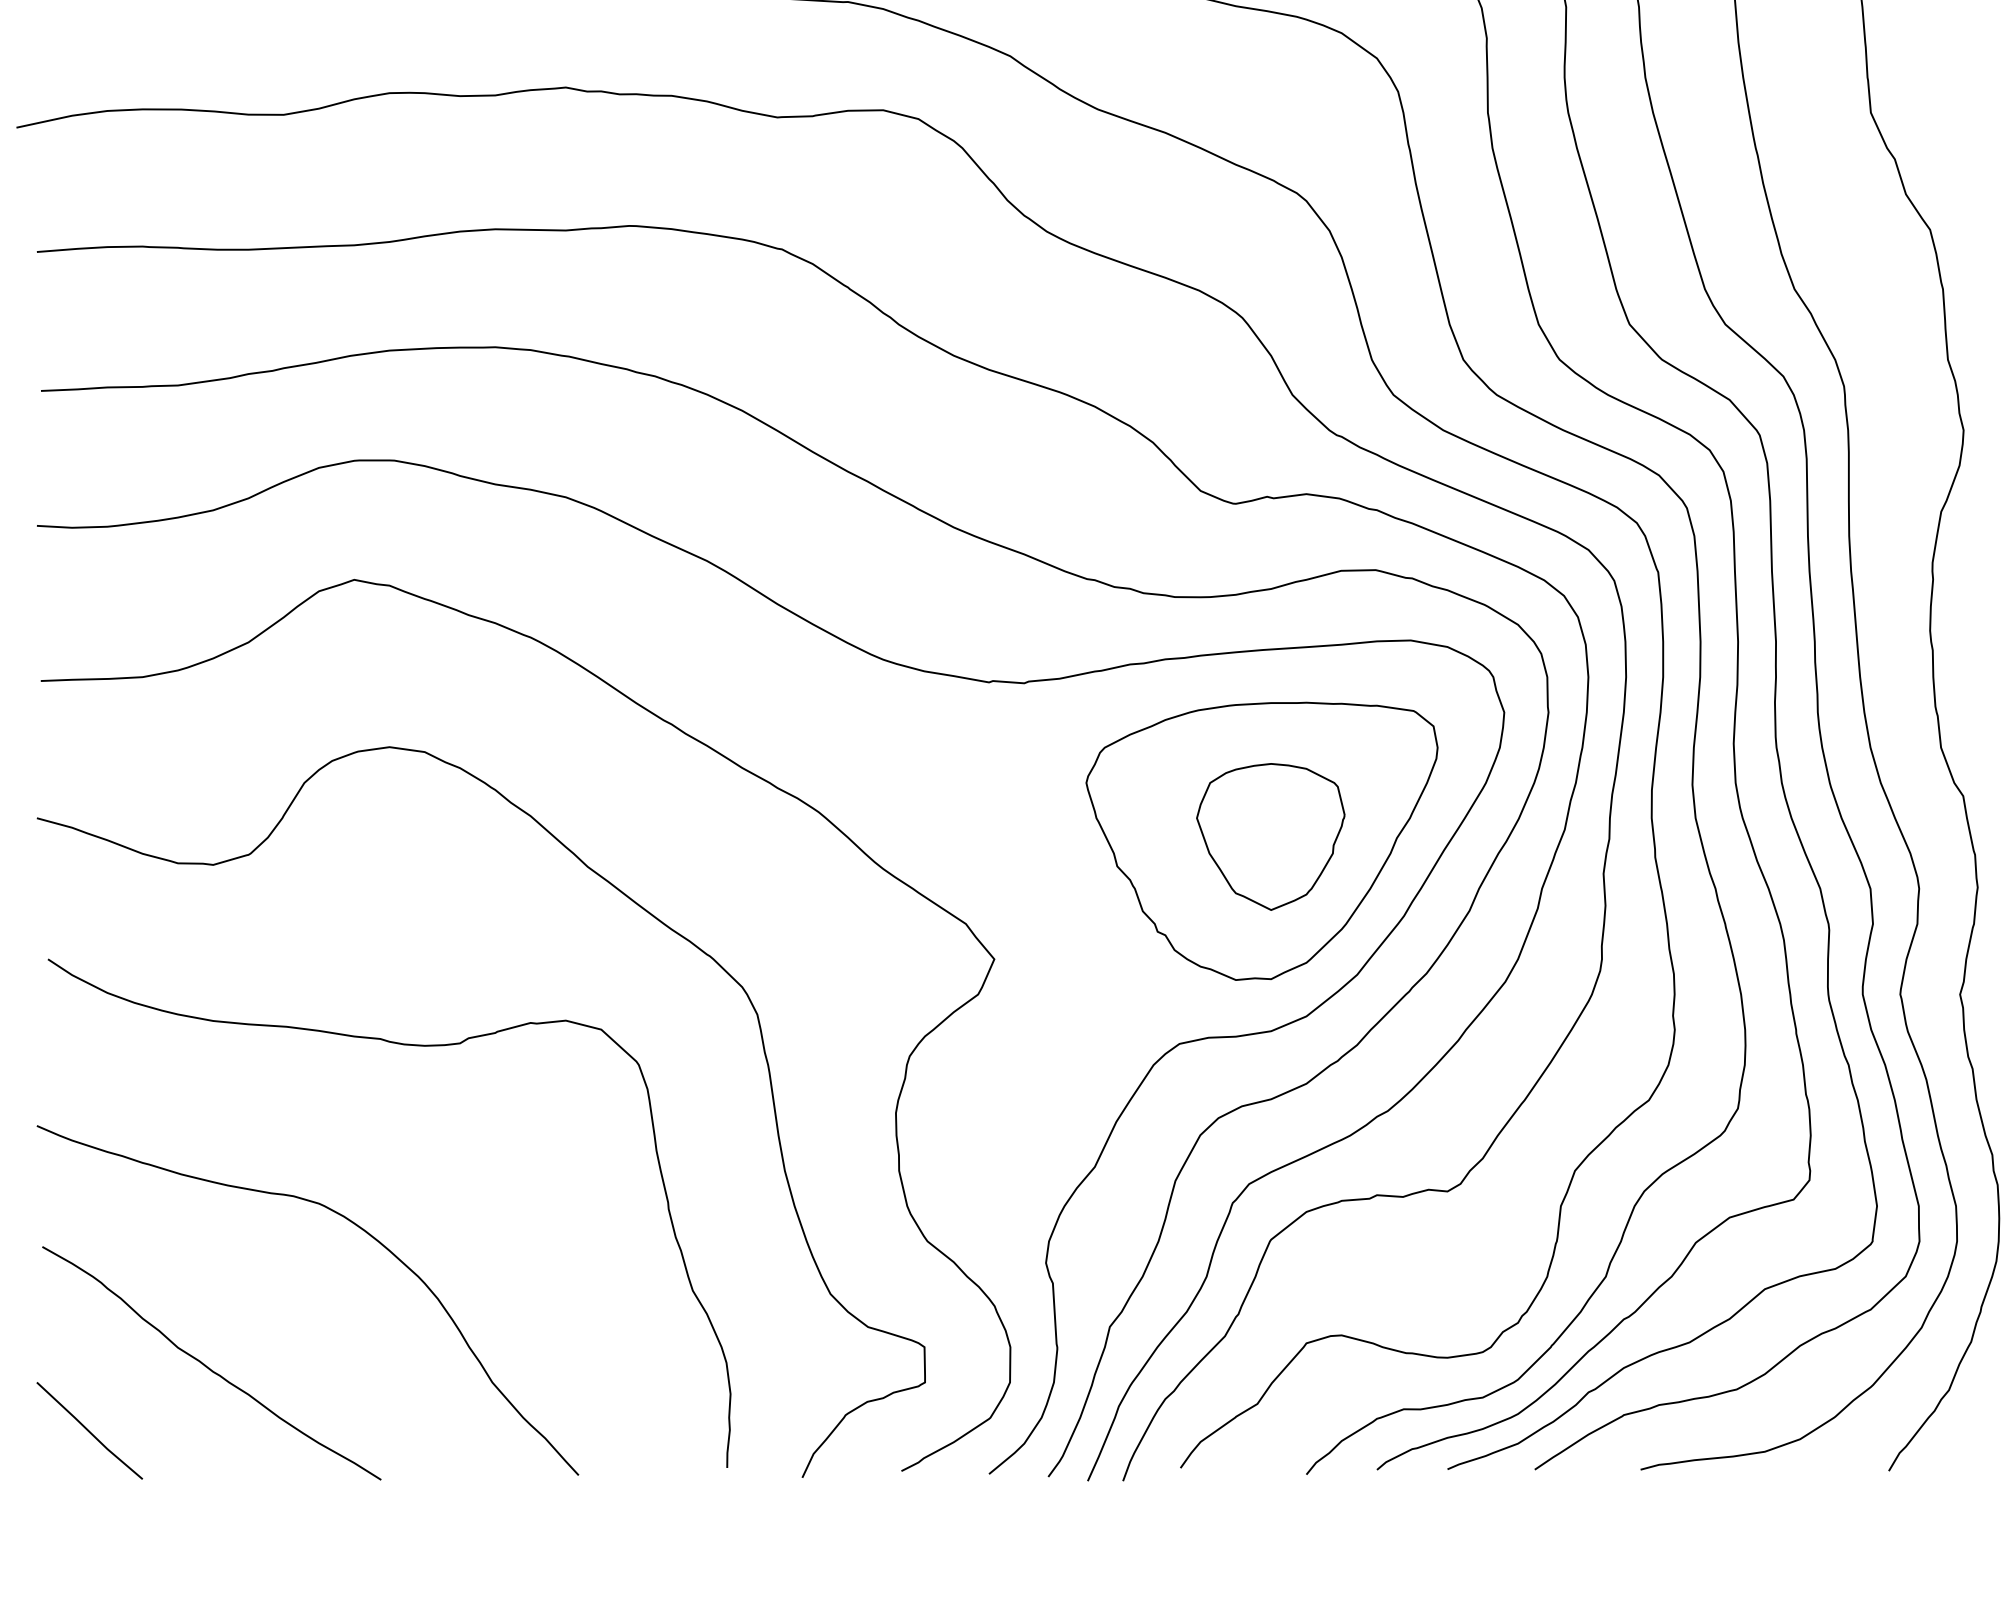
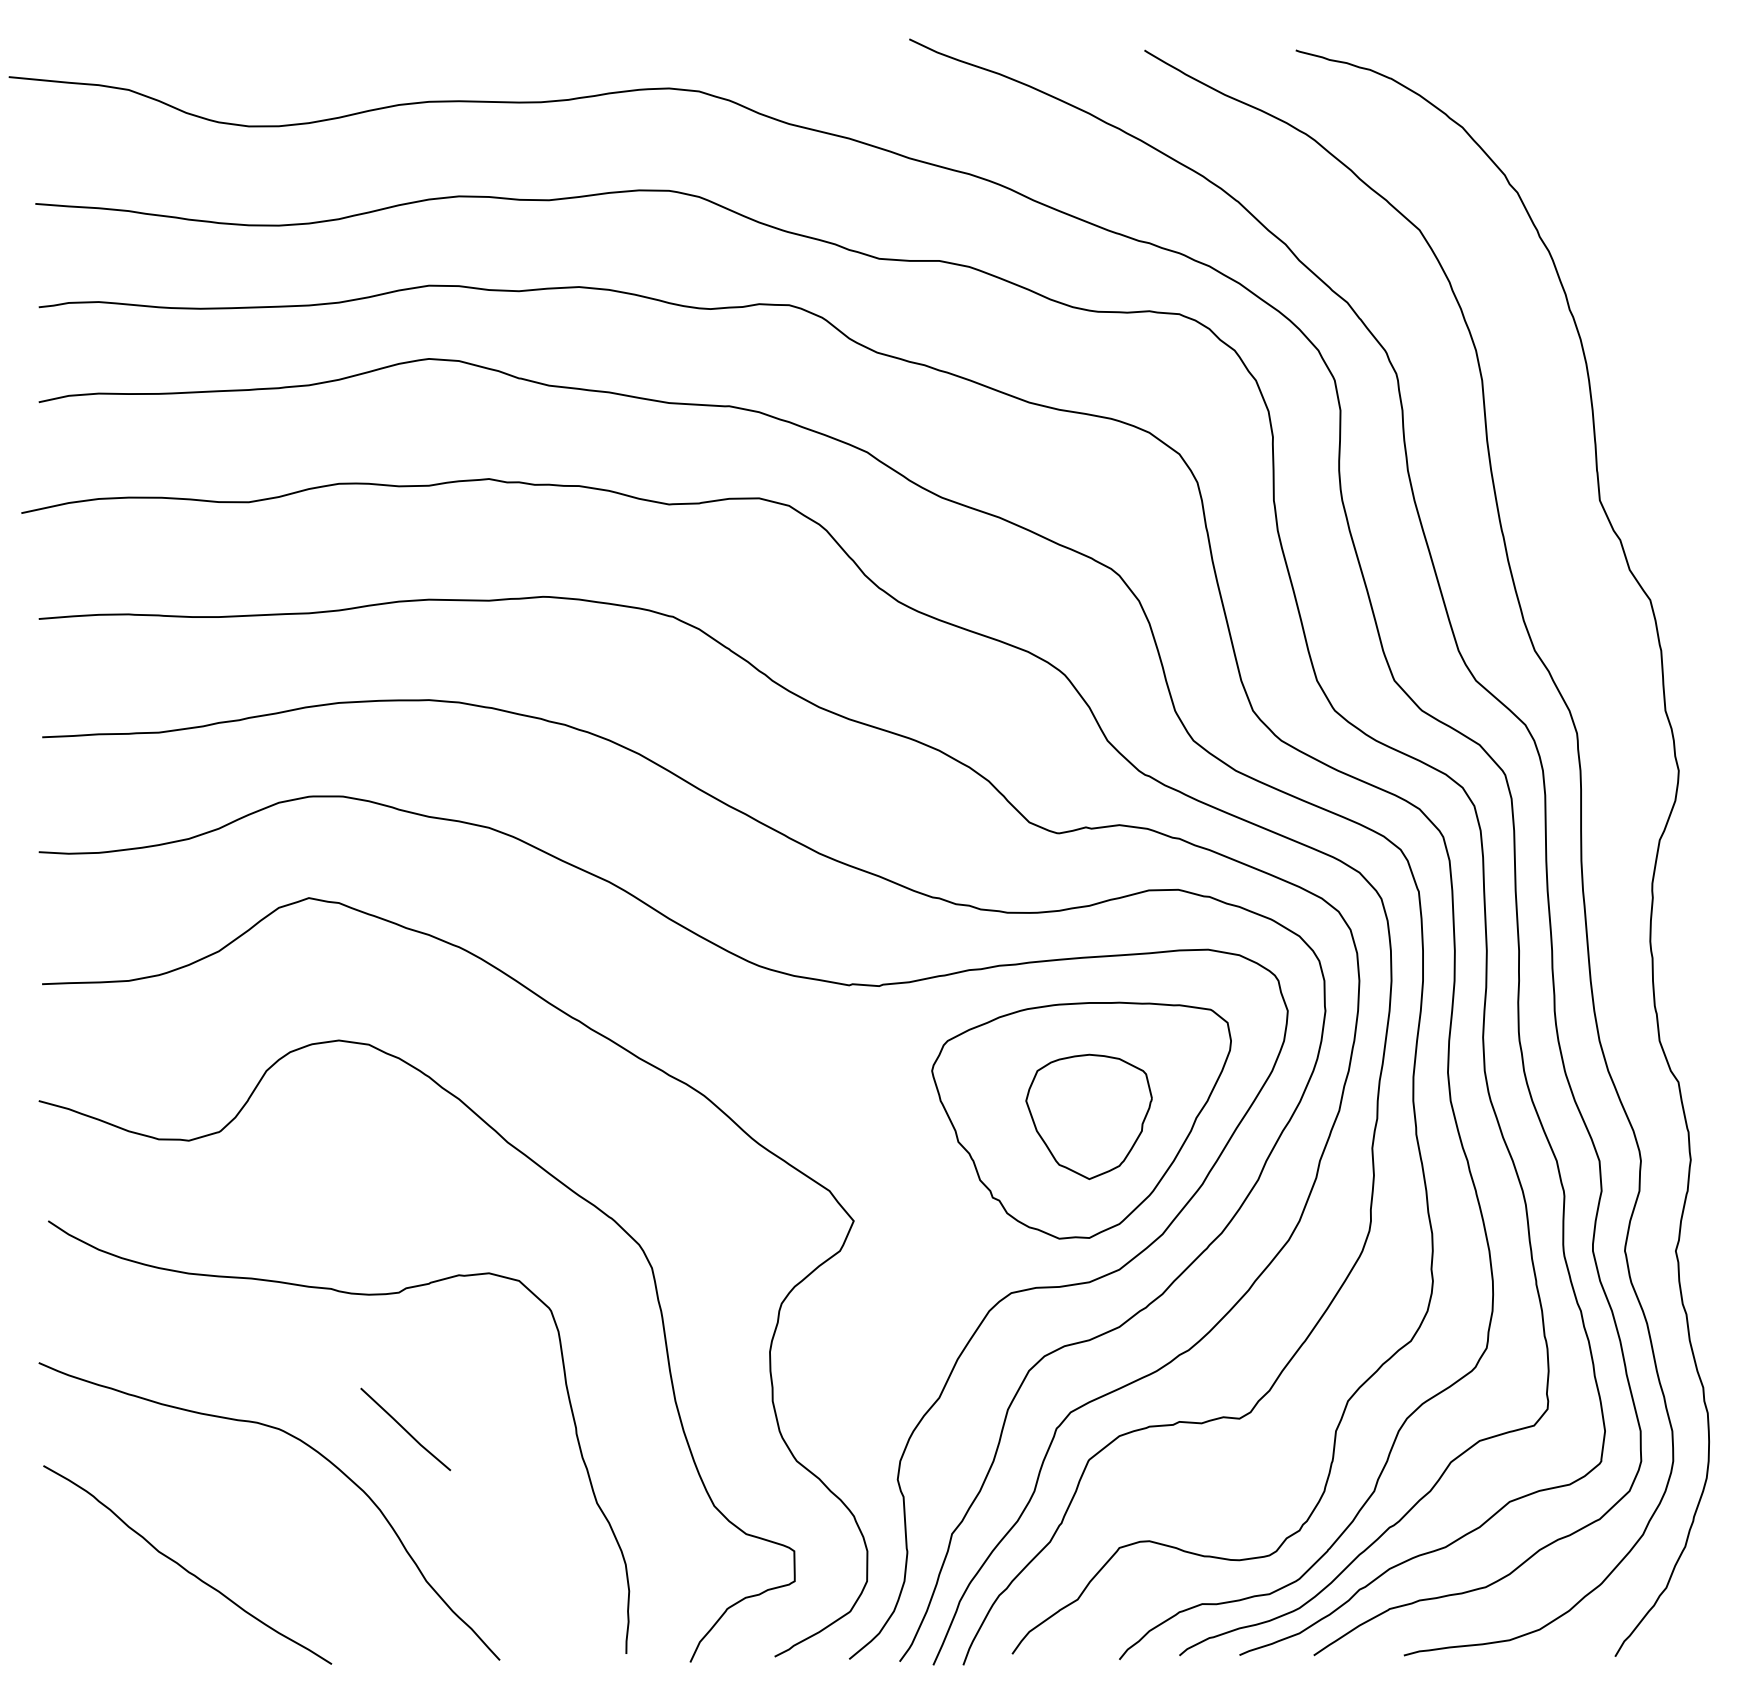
line: (89, 1430) -> (405, 1429), moved

